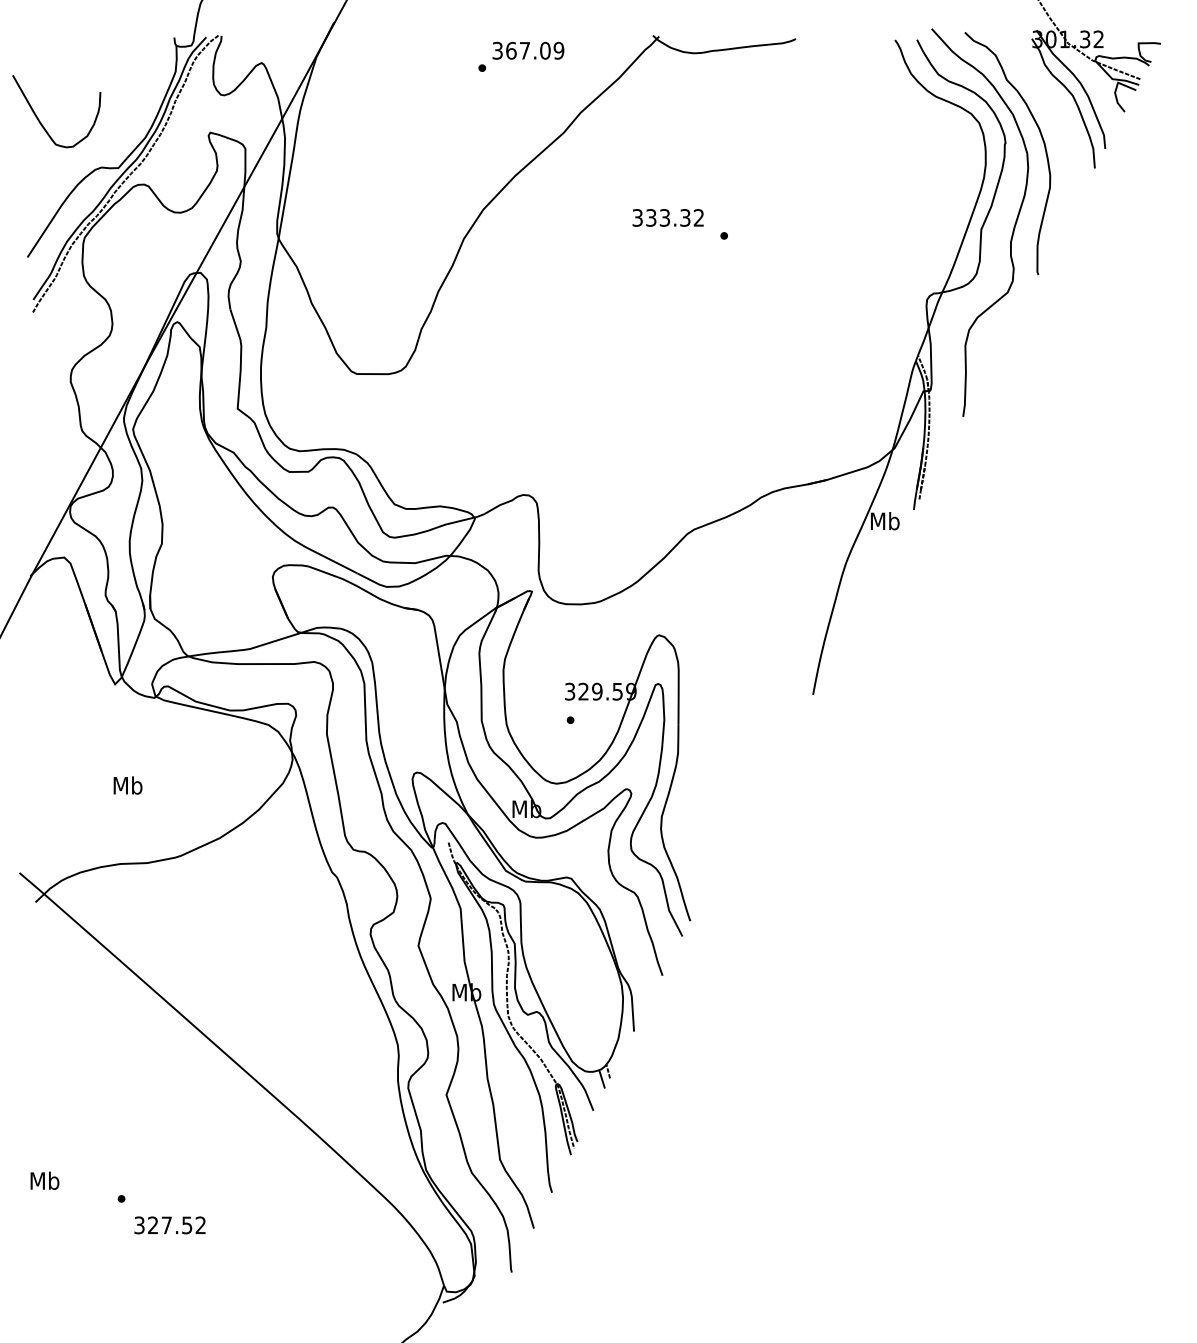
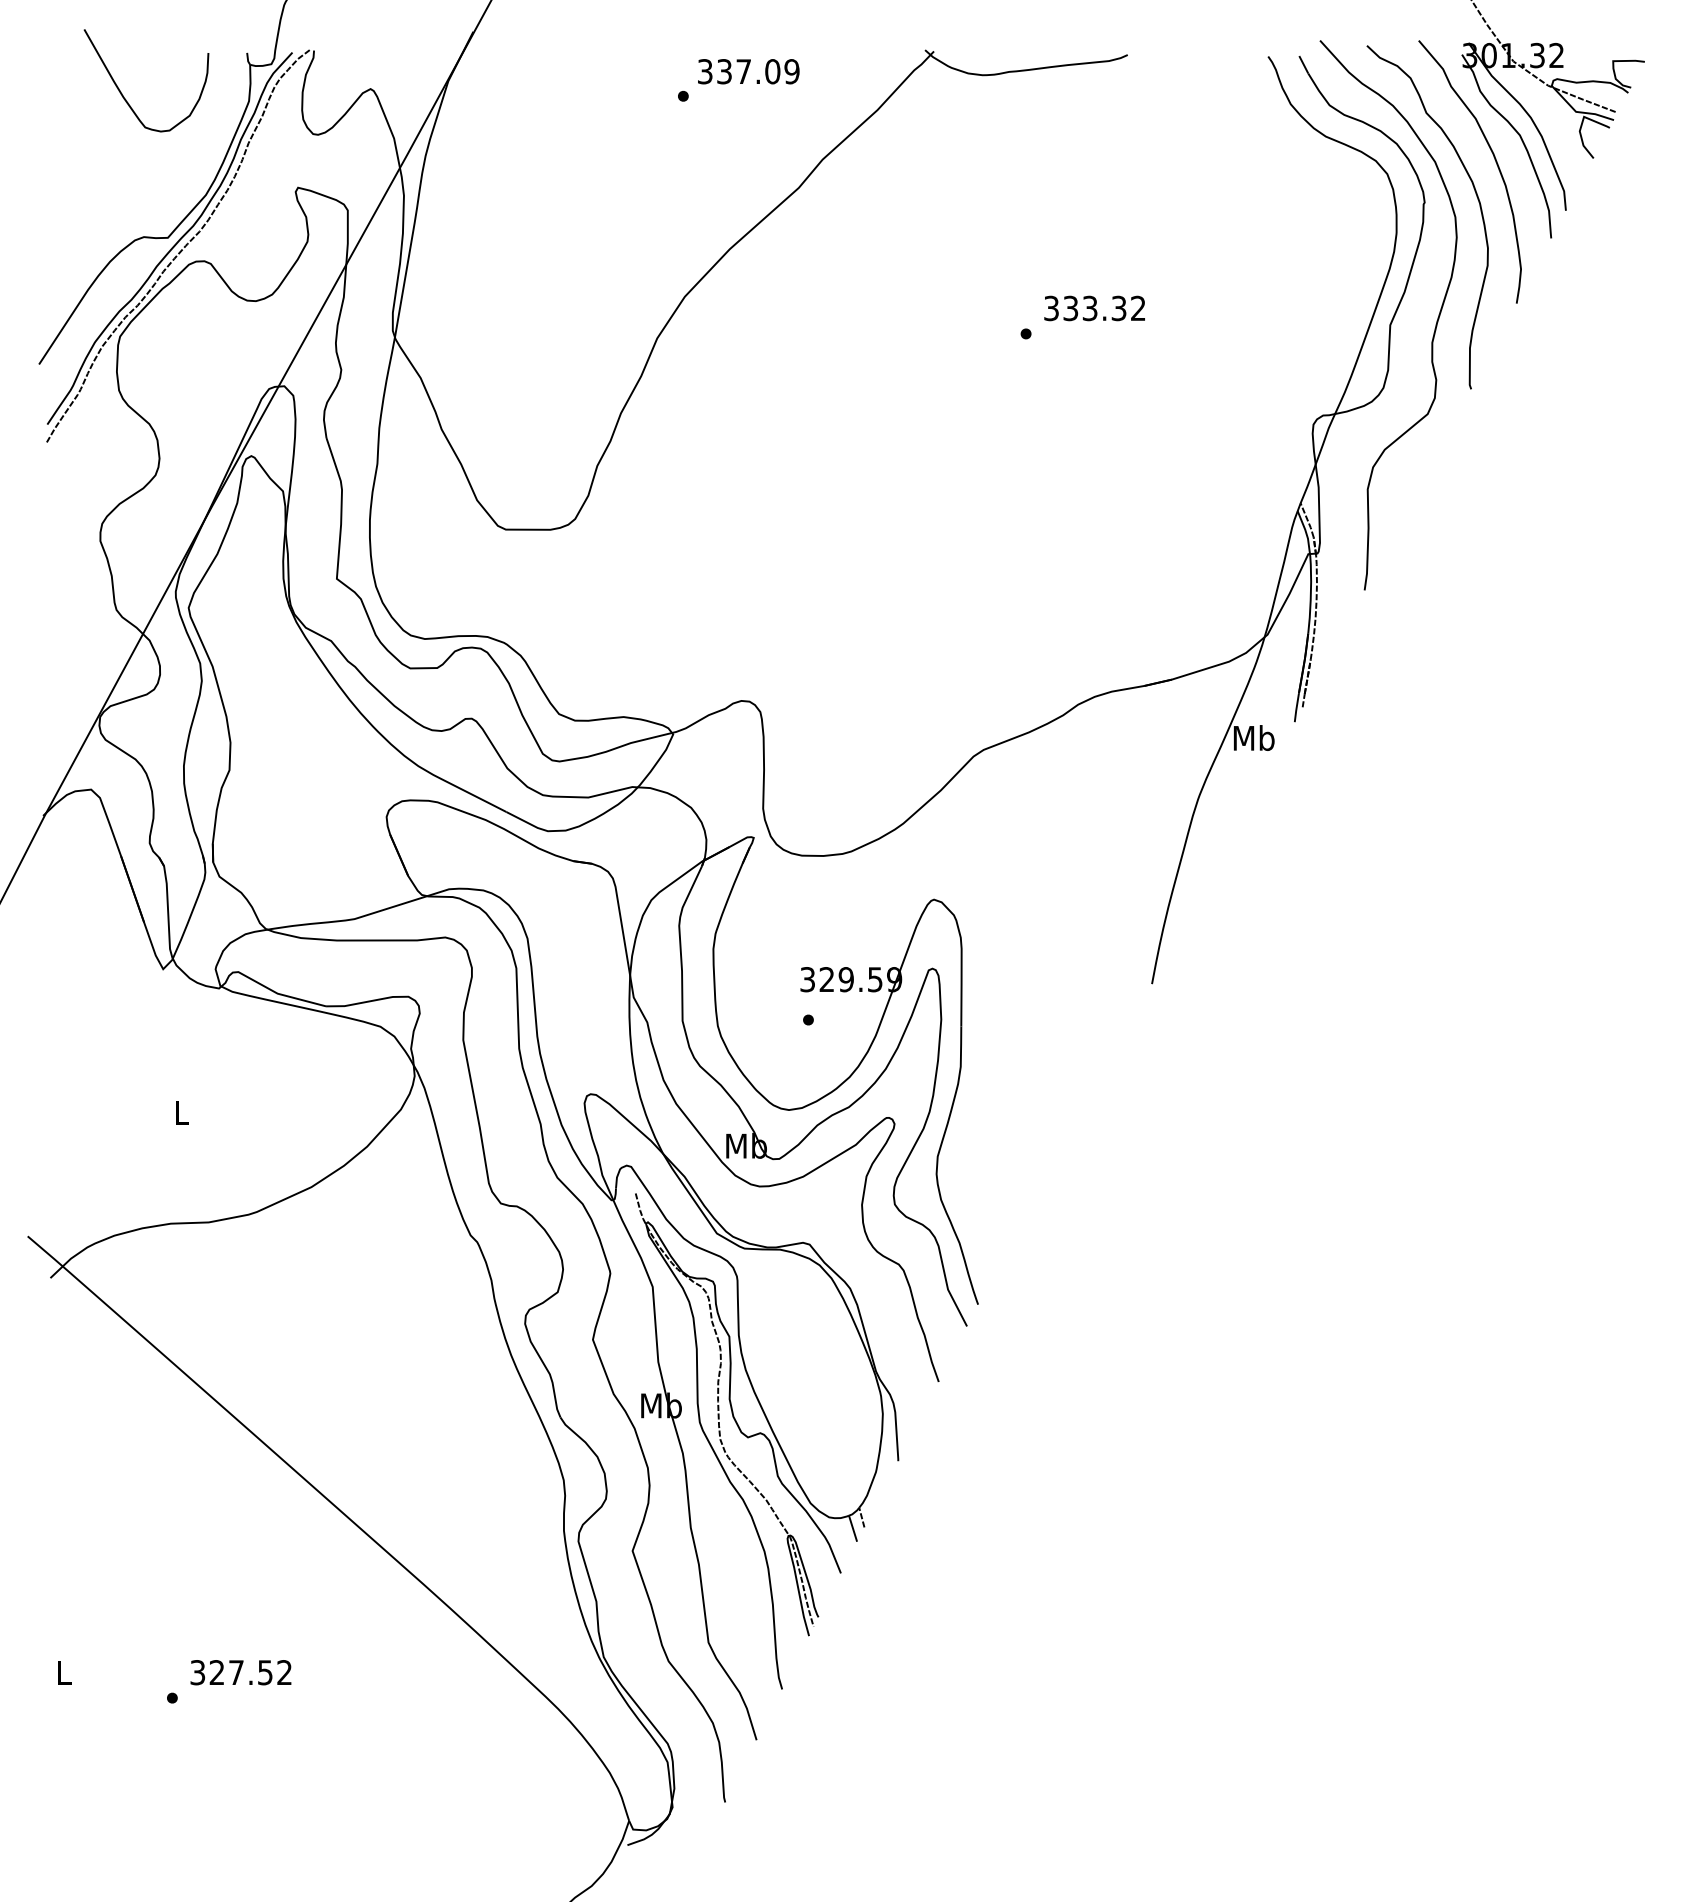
text: (511, 50) -> (724, 71), 367.09 -> 337.09
curve: (1055, 114) -> (1495, 162), added
curve: (41, 122) -> (124, 96), moved
text: (668, 217) -> (1094, 308), moved
text: (128, 785) -> (181, 1112), Mb -> L
text: (44, 1180) -> (63, 1672), Mb -> L
text: (169, 1225) -> (240, 1672), moved

